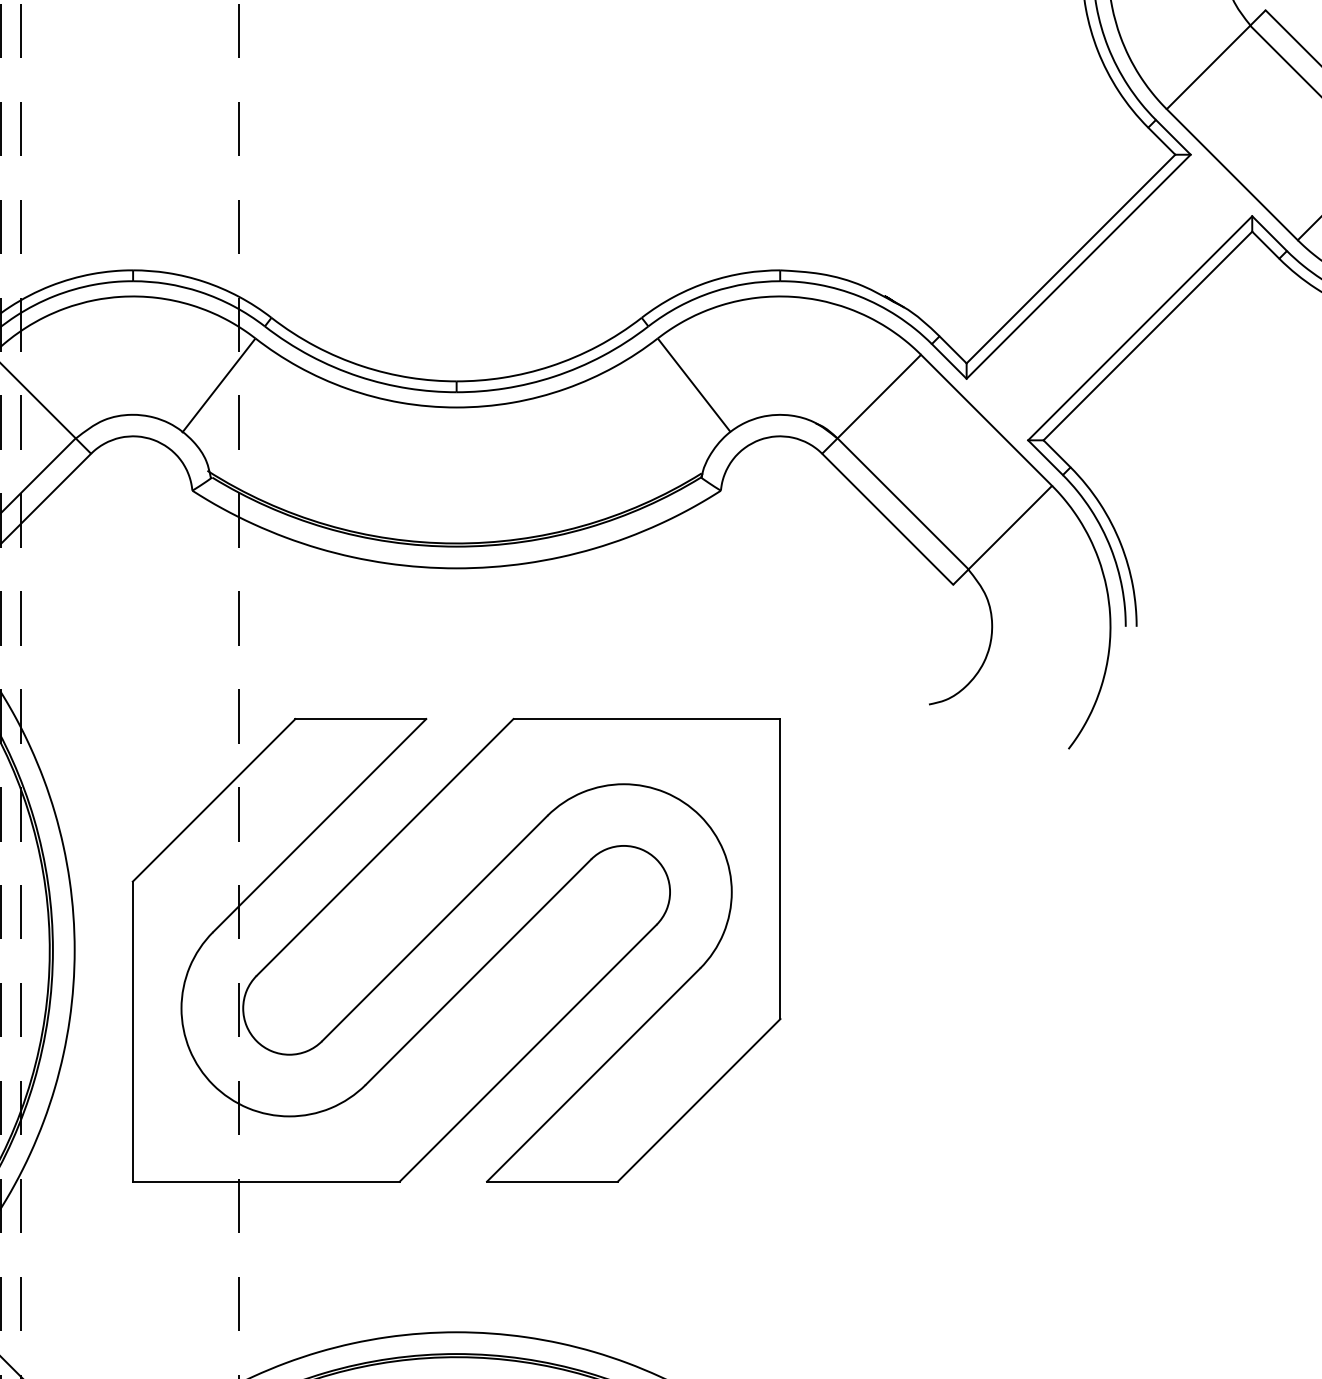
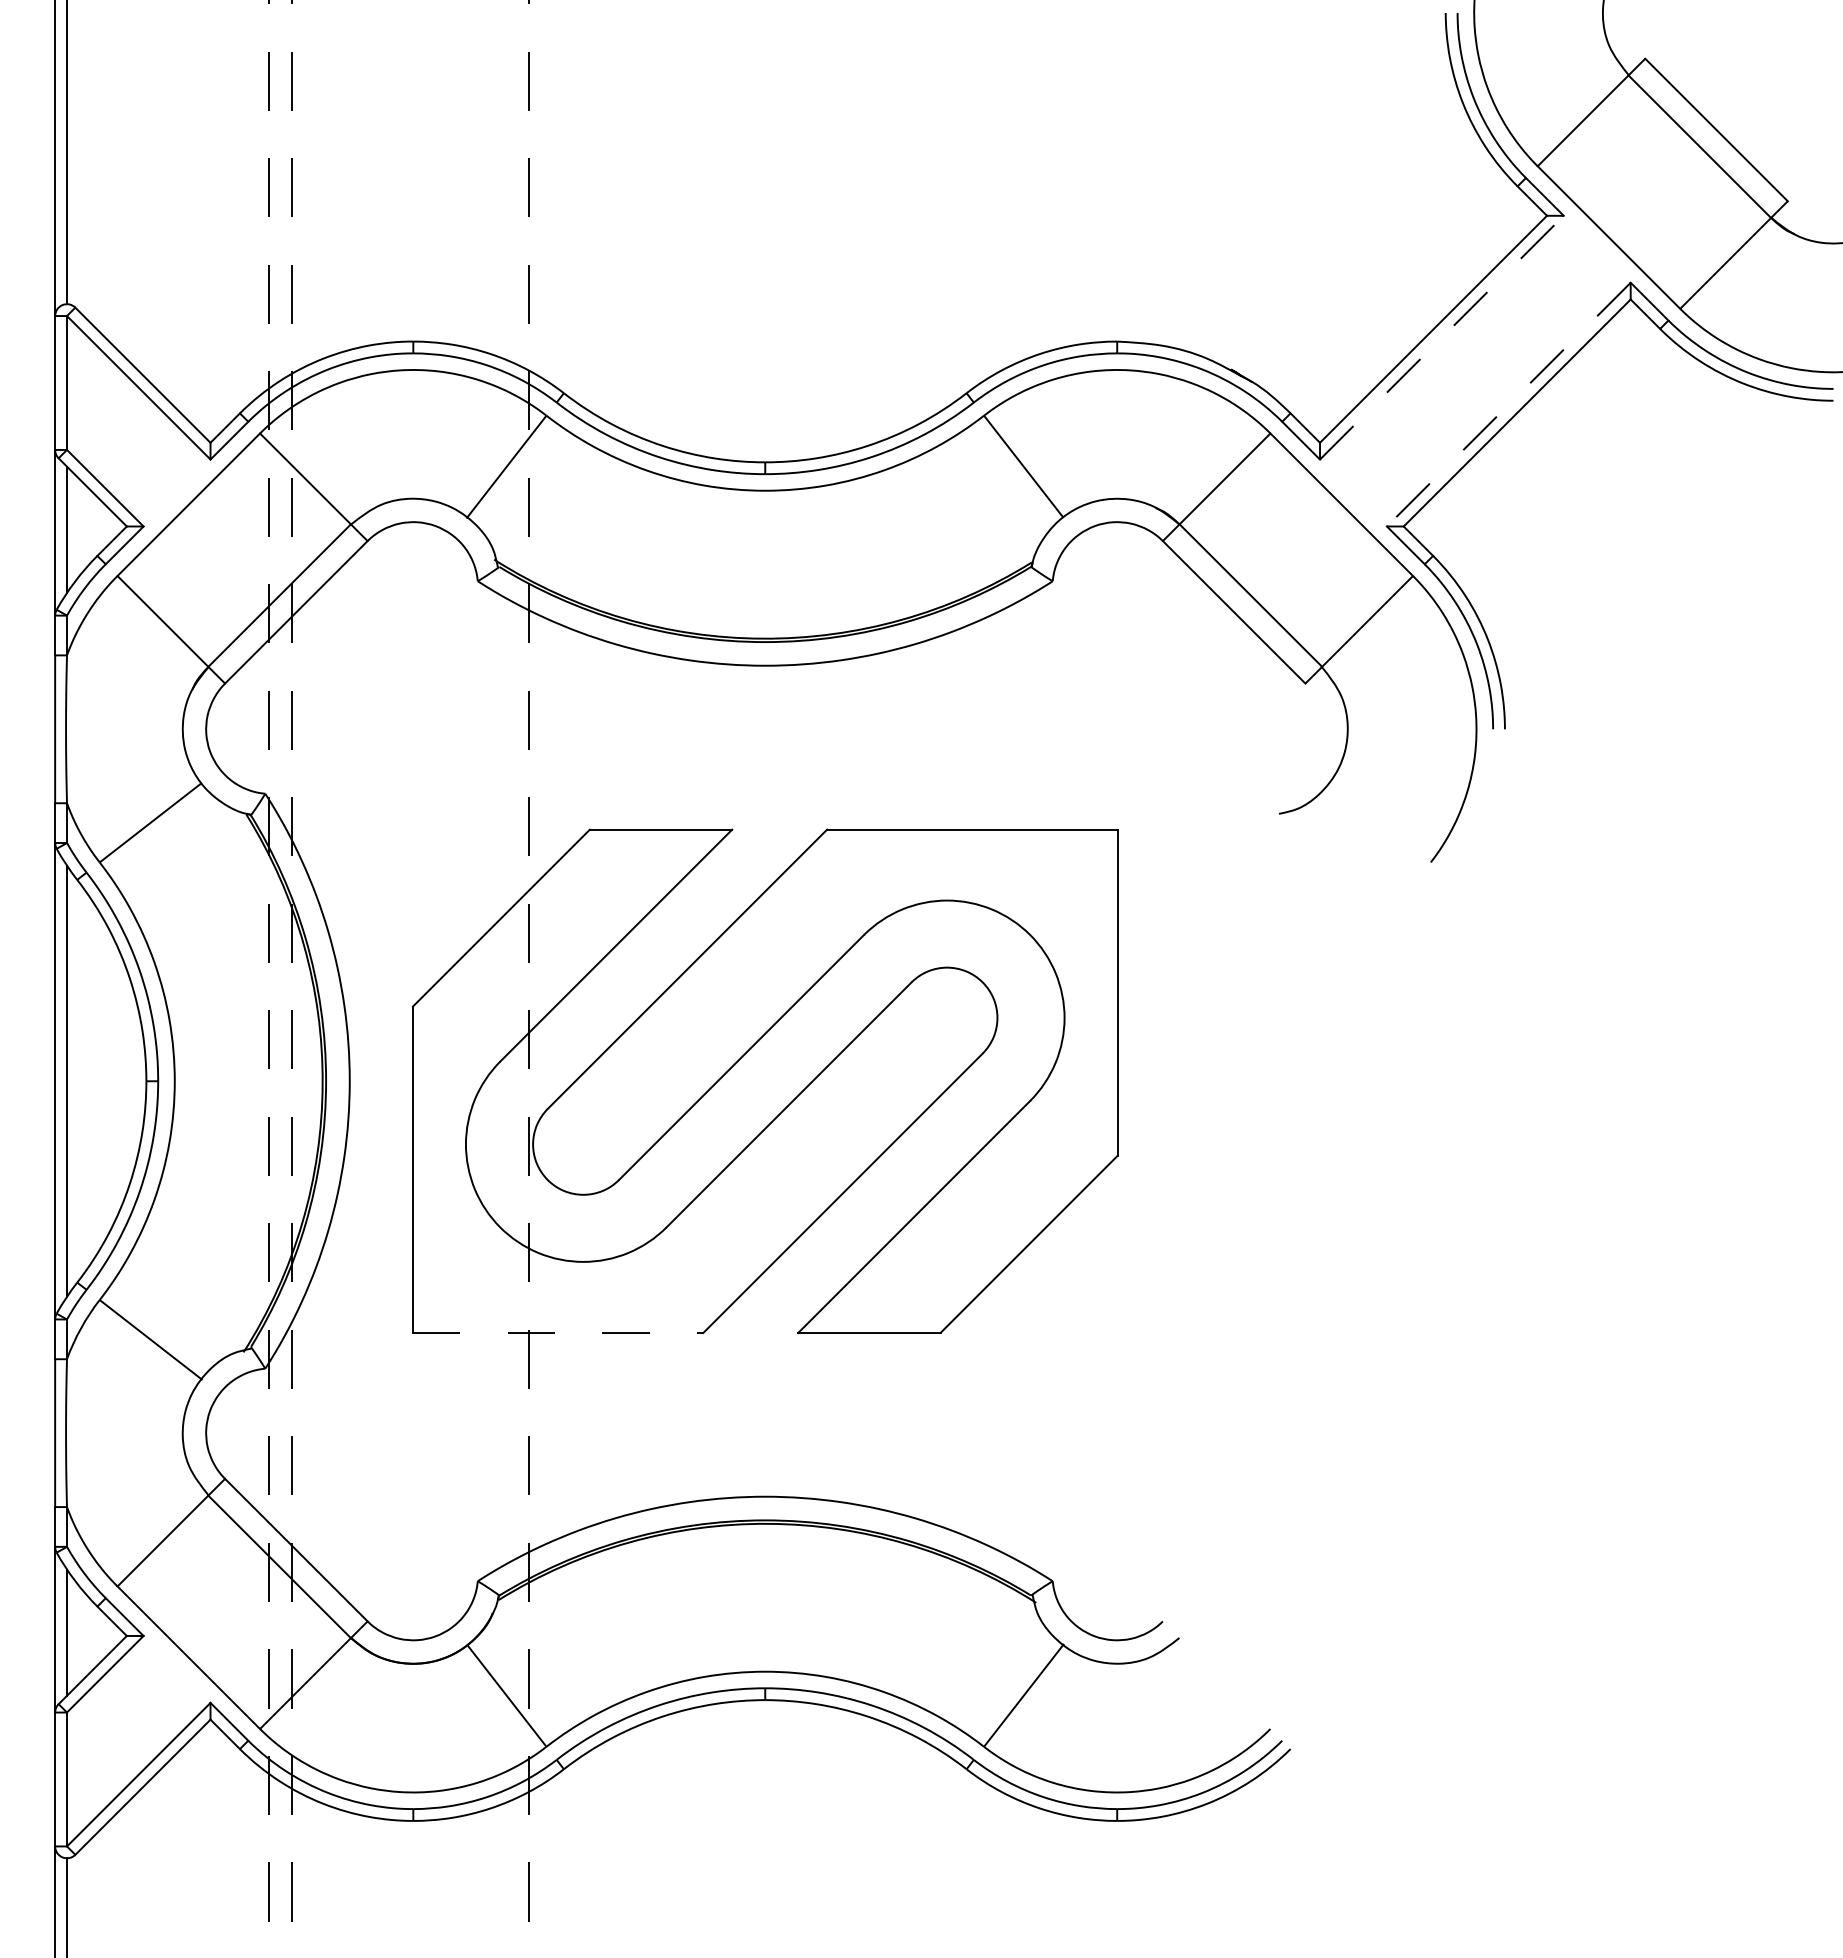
line: (1079, 266) -> (1442, 337), solid -> dashed
line: (1139, 328) -> (1508, 404), solid -> dashed
line: (266, 1181) -> (558, 1332), solid -> dashed

